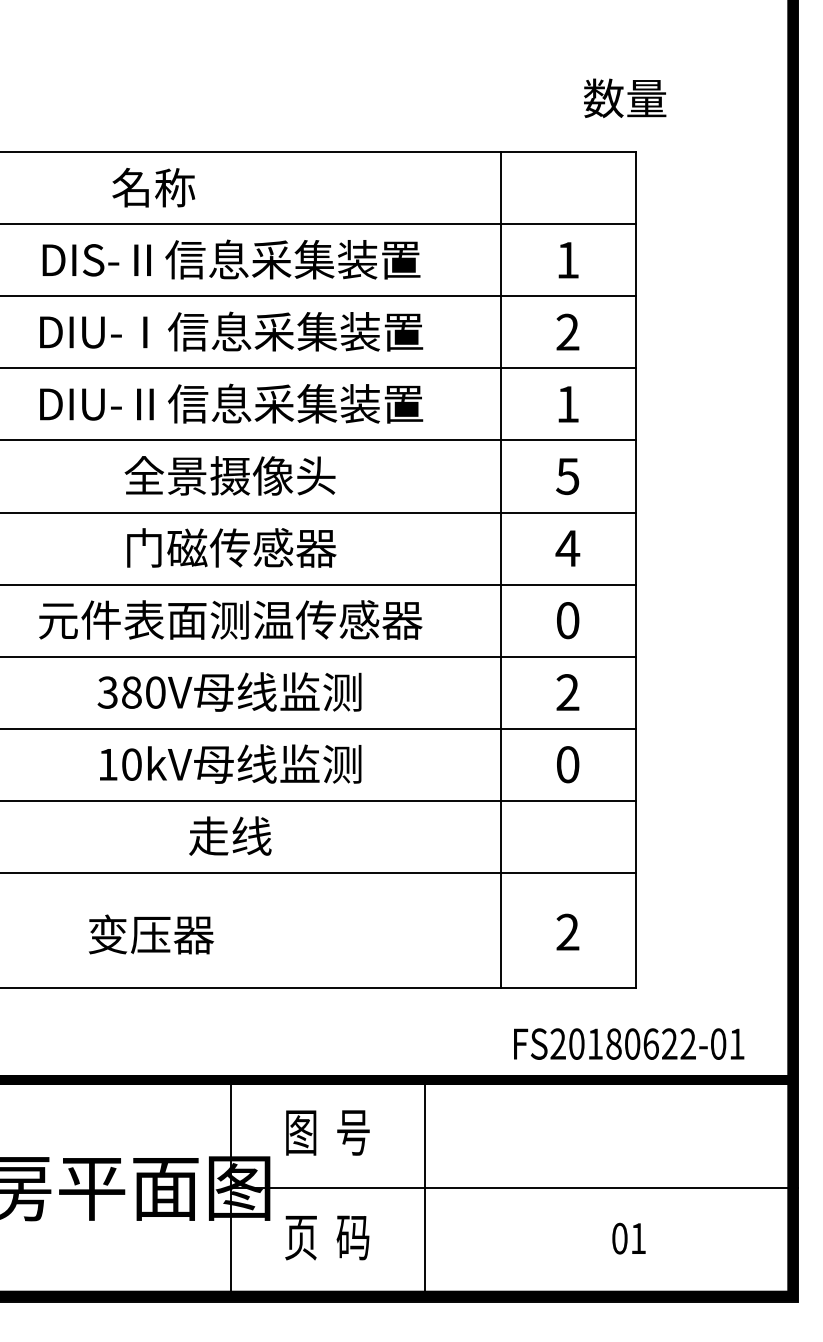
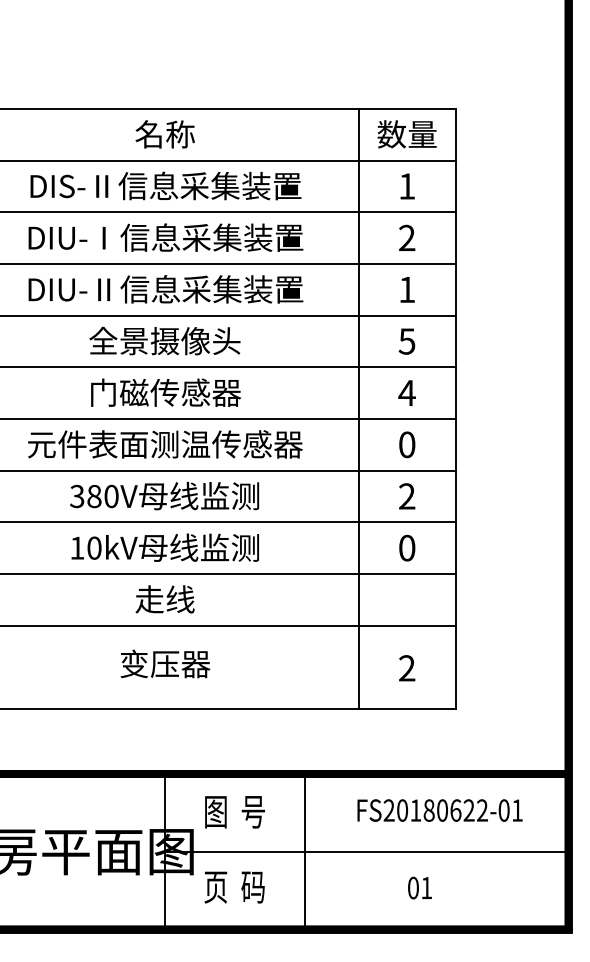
text: (624, 98) -> (406, 134), moved
text: (152, 187) -> (164, 134), moved
text: (151, 933) -> (165, 663), moved
text: (628, 1044) -> (439, 810), moved
text: (628, 1237) -> (419, 887), moved

